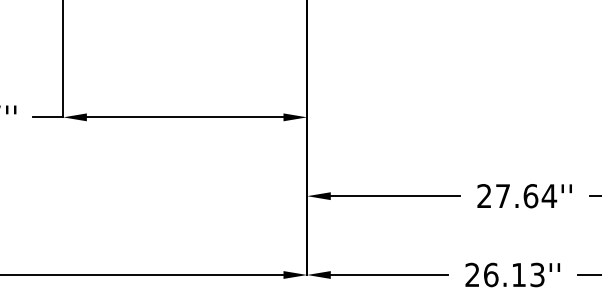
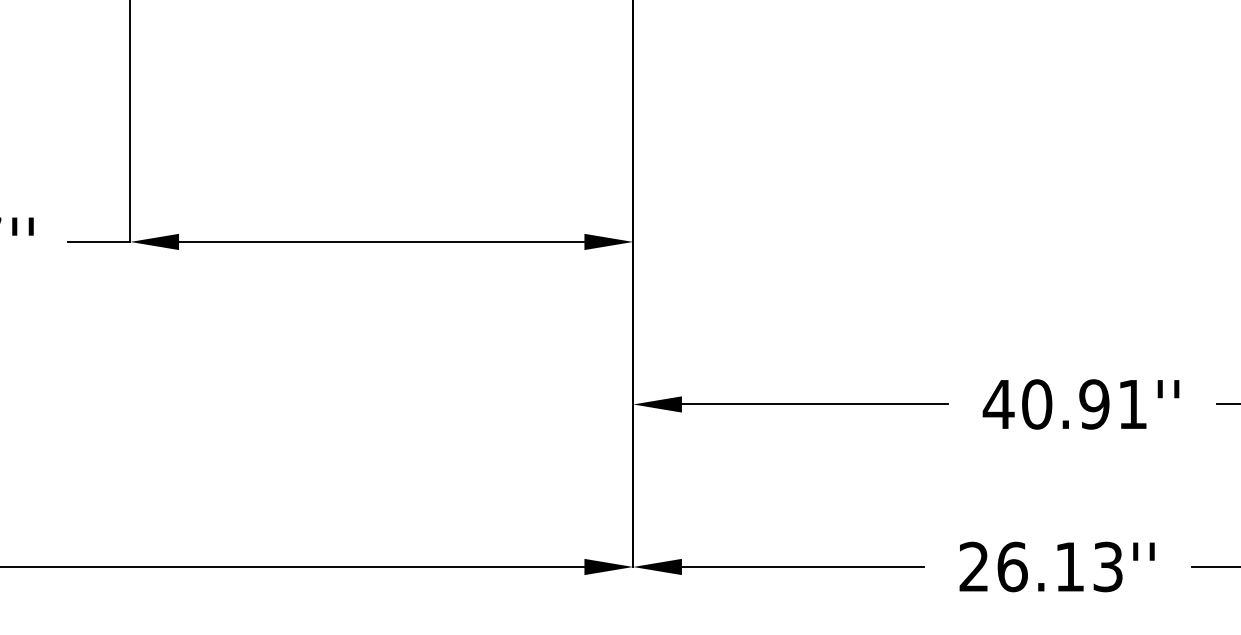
text: (516, 196) -> (1064, 405), 27.64'' -> 40.91''

